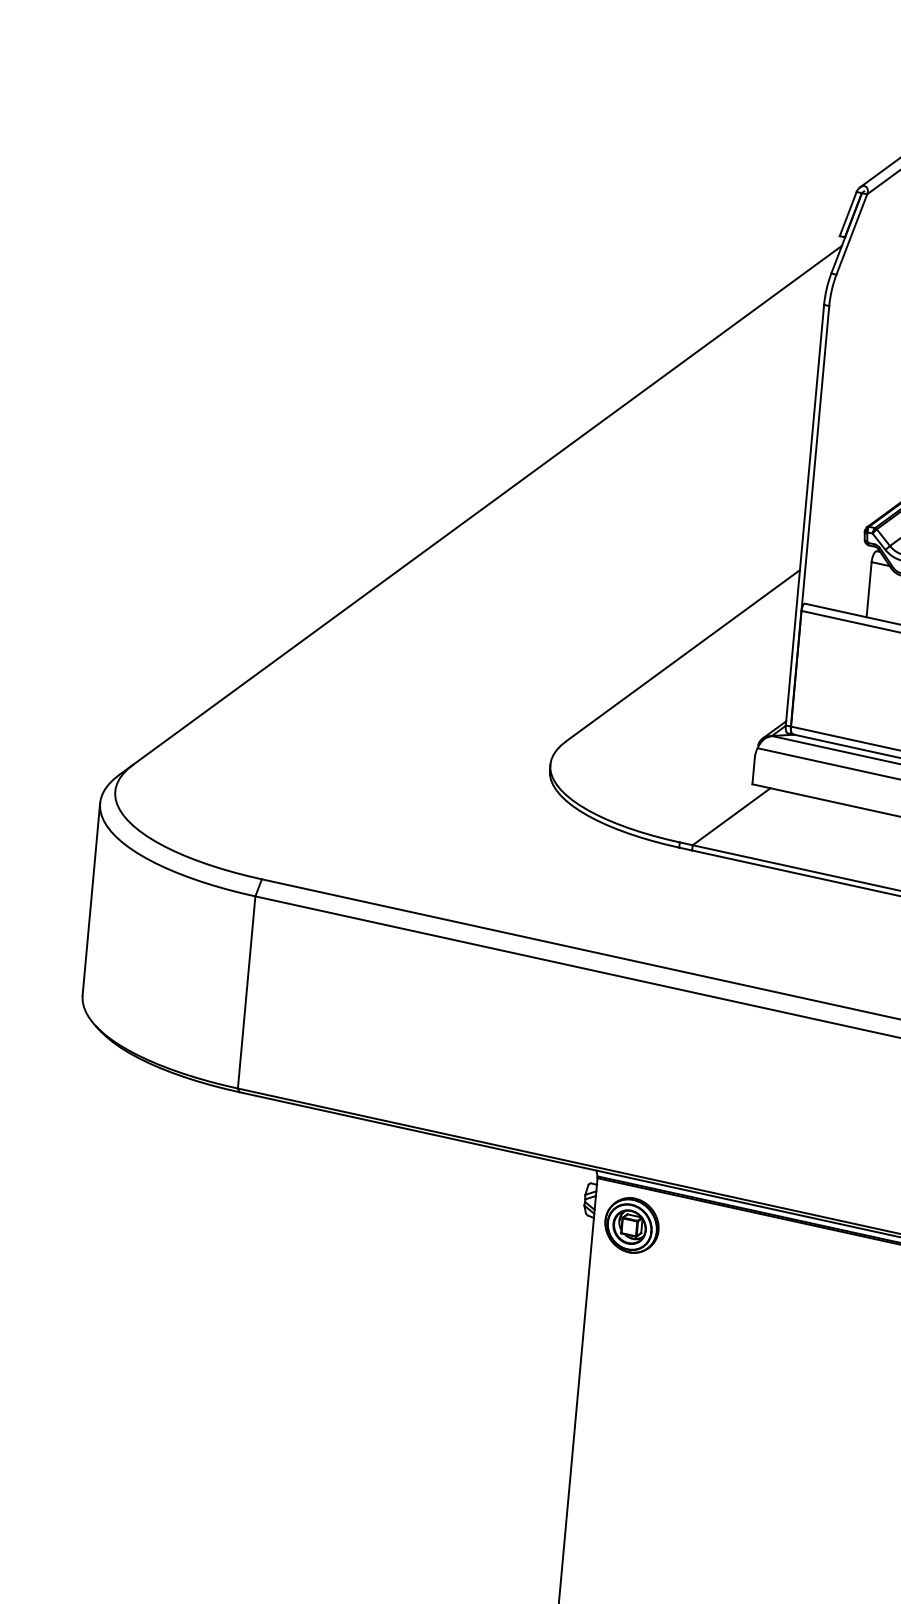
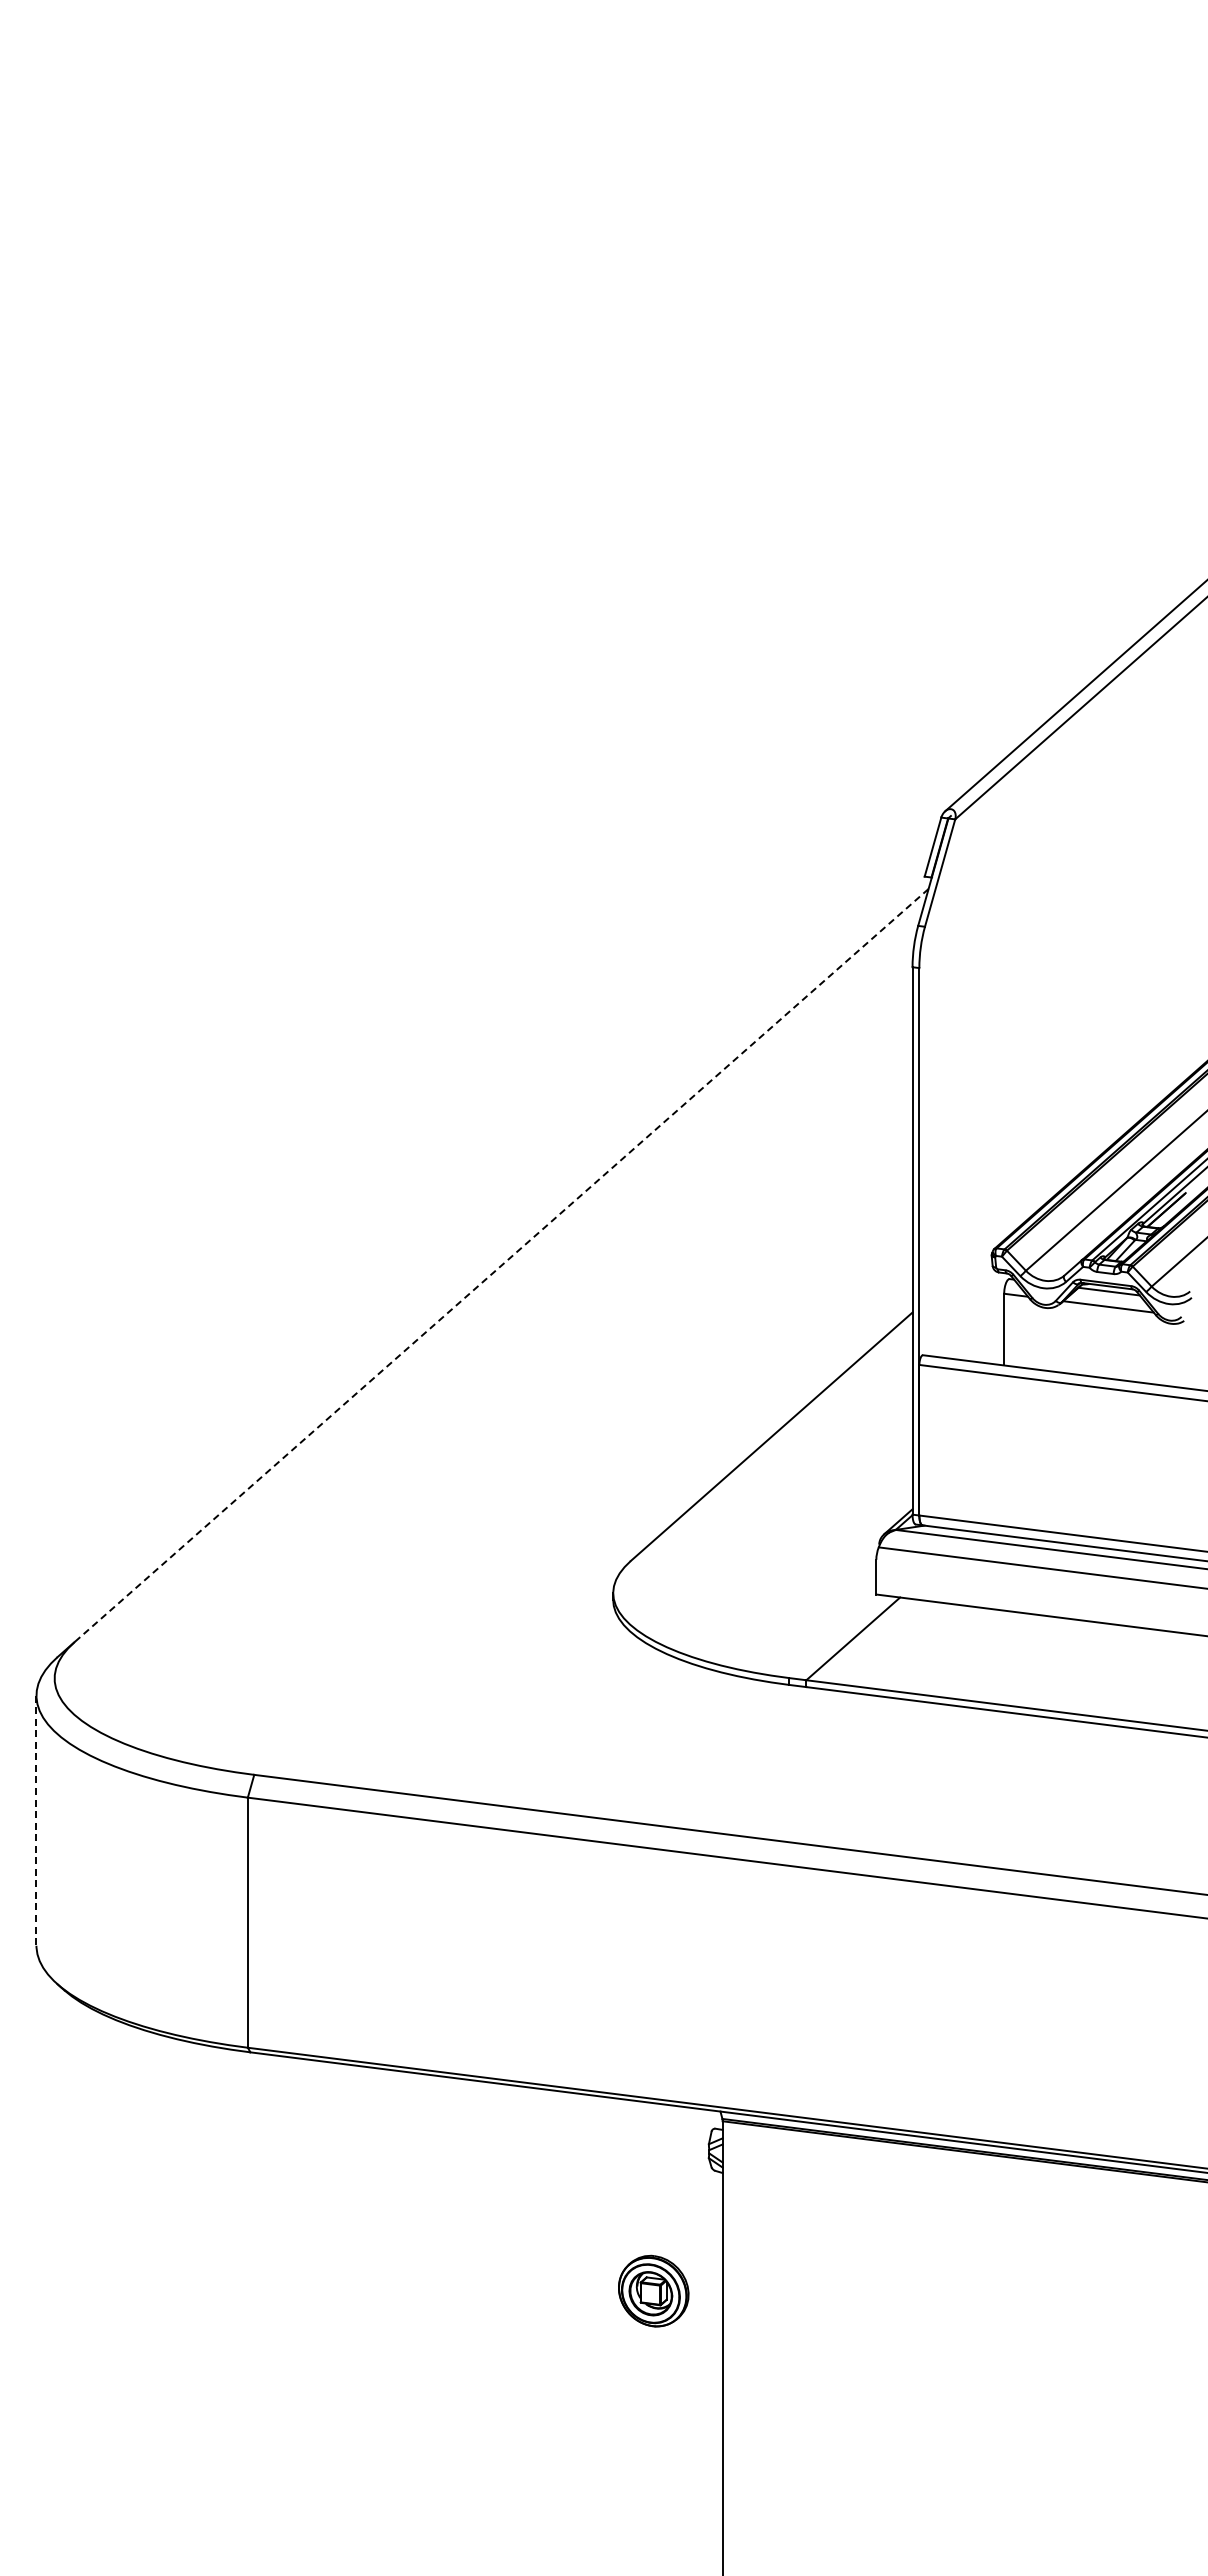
line: (487, 505) -> (501, 1265), solid -> dashed
line: (91, 899) -> (36, 1821), solid -> dashed
part: (631, 1224) -> (653, 2290), moved

